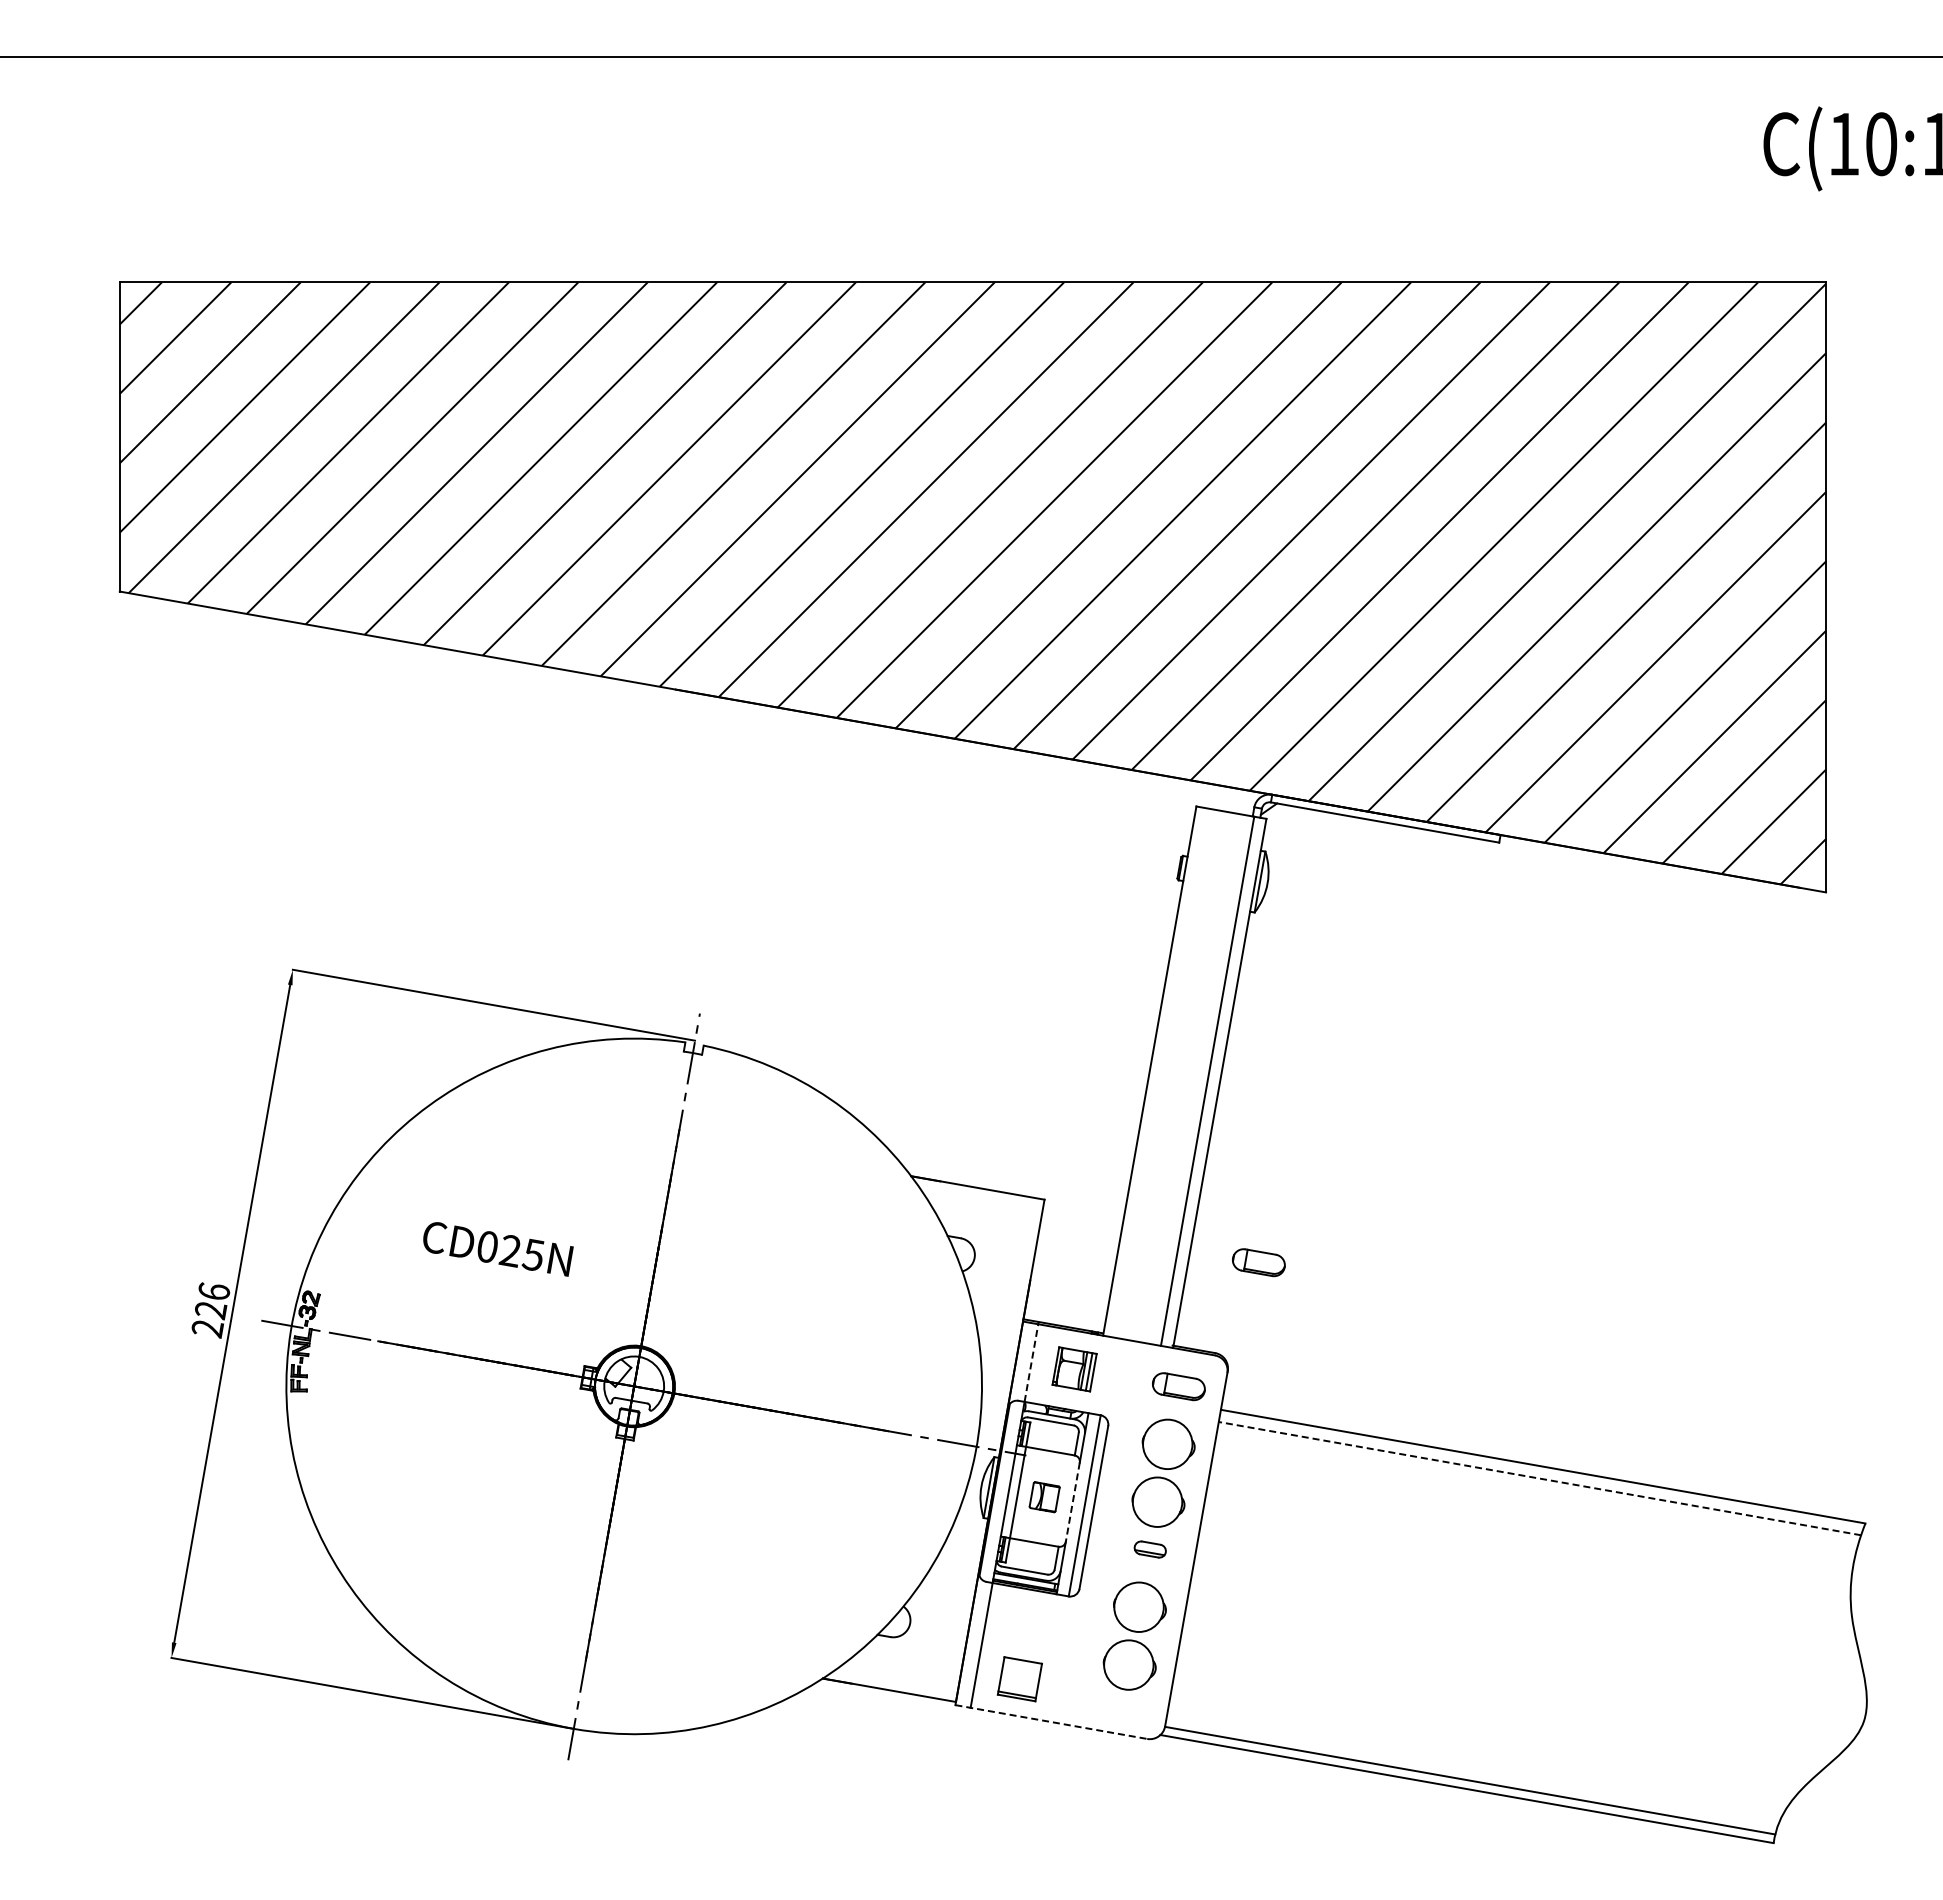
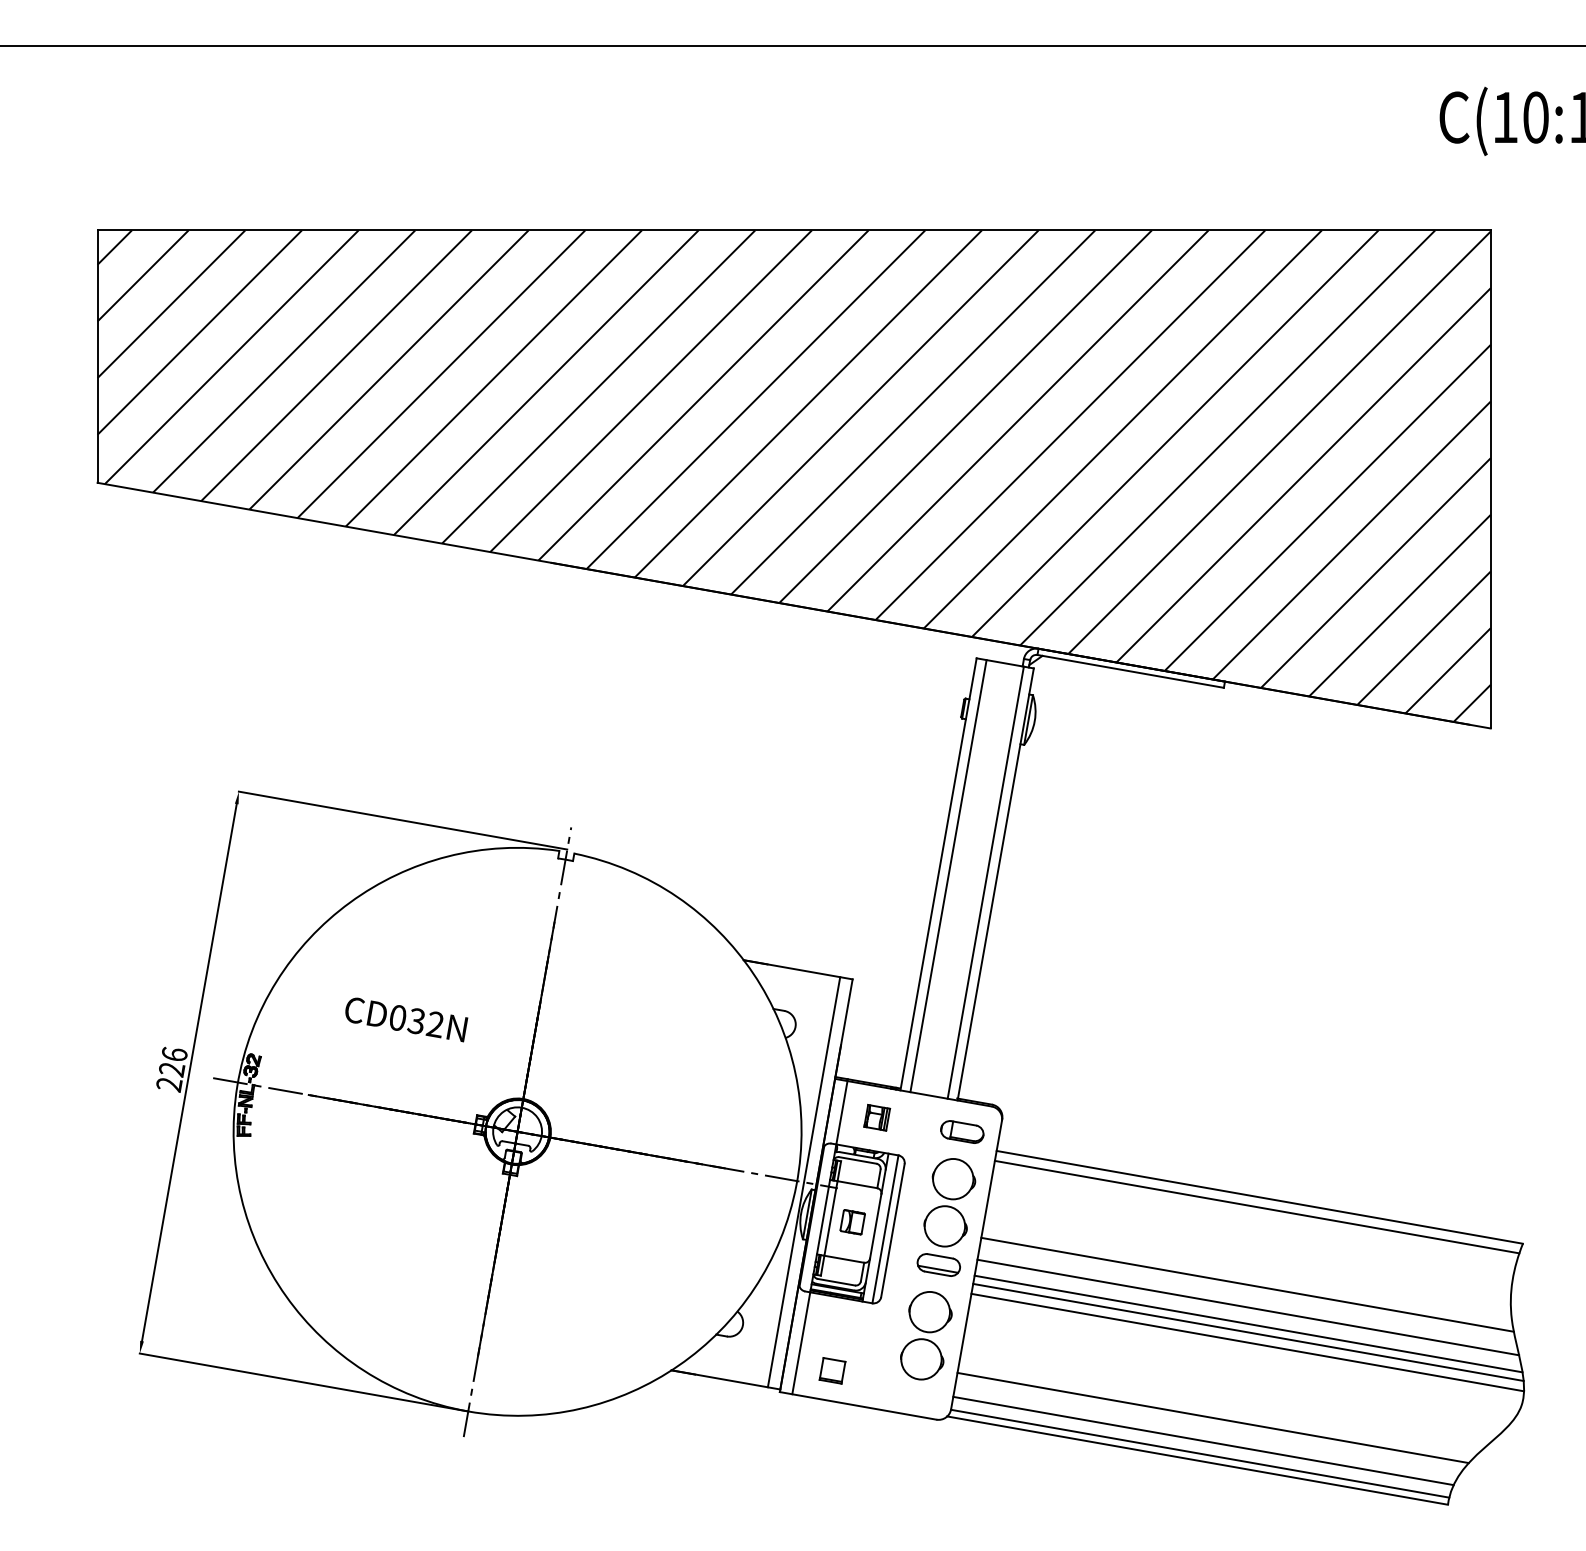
line: (1161, 1072) -> (948, 875), added
text: (521, 1253) -> (425, 1023), CD025N -> CD032N
part: (1258, 1262) -> (1027, 1030), removed
line: (1031, 1361) -> (841, 1111), dashed -> solid
part: (1074, 1368) -> (877, 1117), size x0.71
line: (984, 1448) -> (803, 1182), added
line: (1539, 1478) -> (1256, 1207), dashed -> solid
line: (1072, 1502) -> (875, 1226), dashed -> solid
part: (1150, 1549) -> (939, 1264), size x1.67
line: (1528, 1573) -> (1247, 1284), added
line: (1528, 1601) -> (1247, 1307), added
line: (1529, 1621) -> (1248, 1323), added
line: (1529, 1631) -> (1248, 1331), added
line: (1528, 1644) -> (1247, 1342), added
part: (1019, 1678) -> (832, 1370), size x0.71
line: (1051, 1722) -> (858, 1406), dashed -> solid
line: (1486, 1736) -> (1213, 1417), added
line: (1473, 1765) -> (1202, 1441), added

